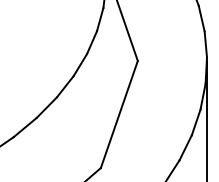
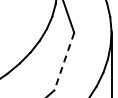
line: (119, 114) -> (64, 61), solid -> dashed

